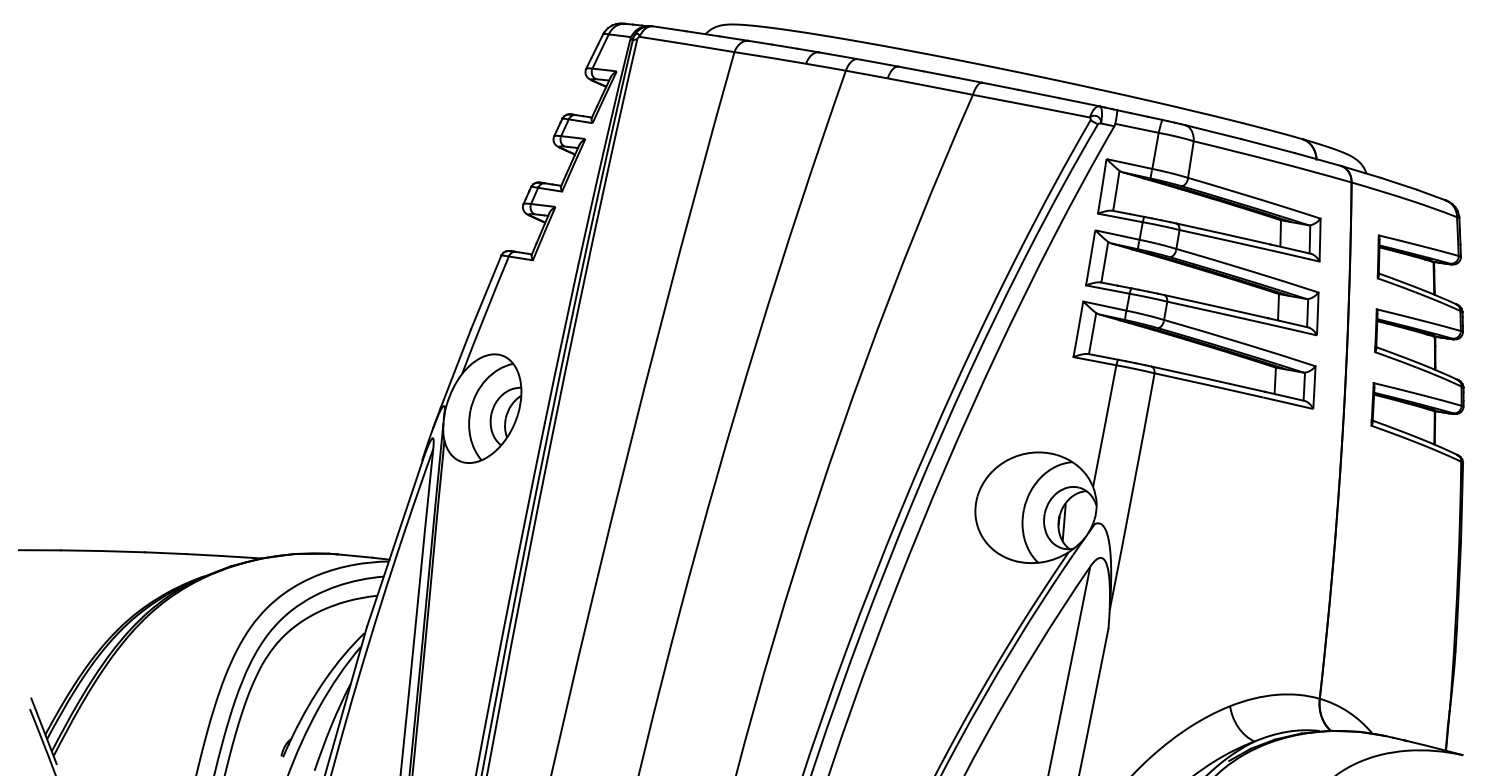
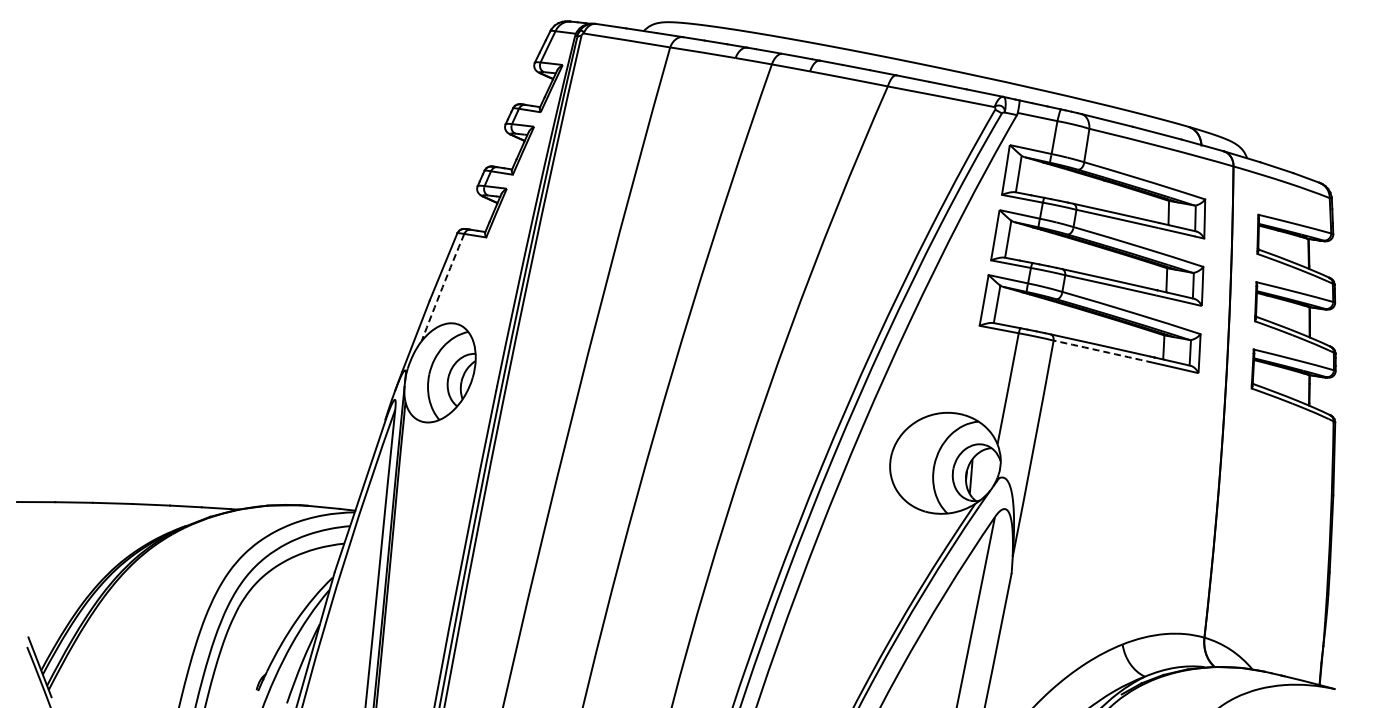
arc: (484, 315) -> (442, 287), solid -> dashed
arc: (1209, 385) -> (1103, 351), solid -> dashed

